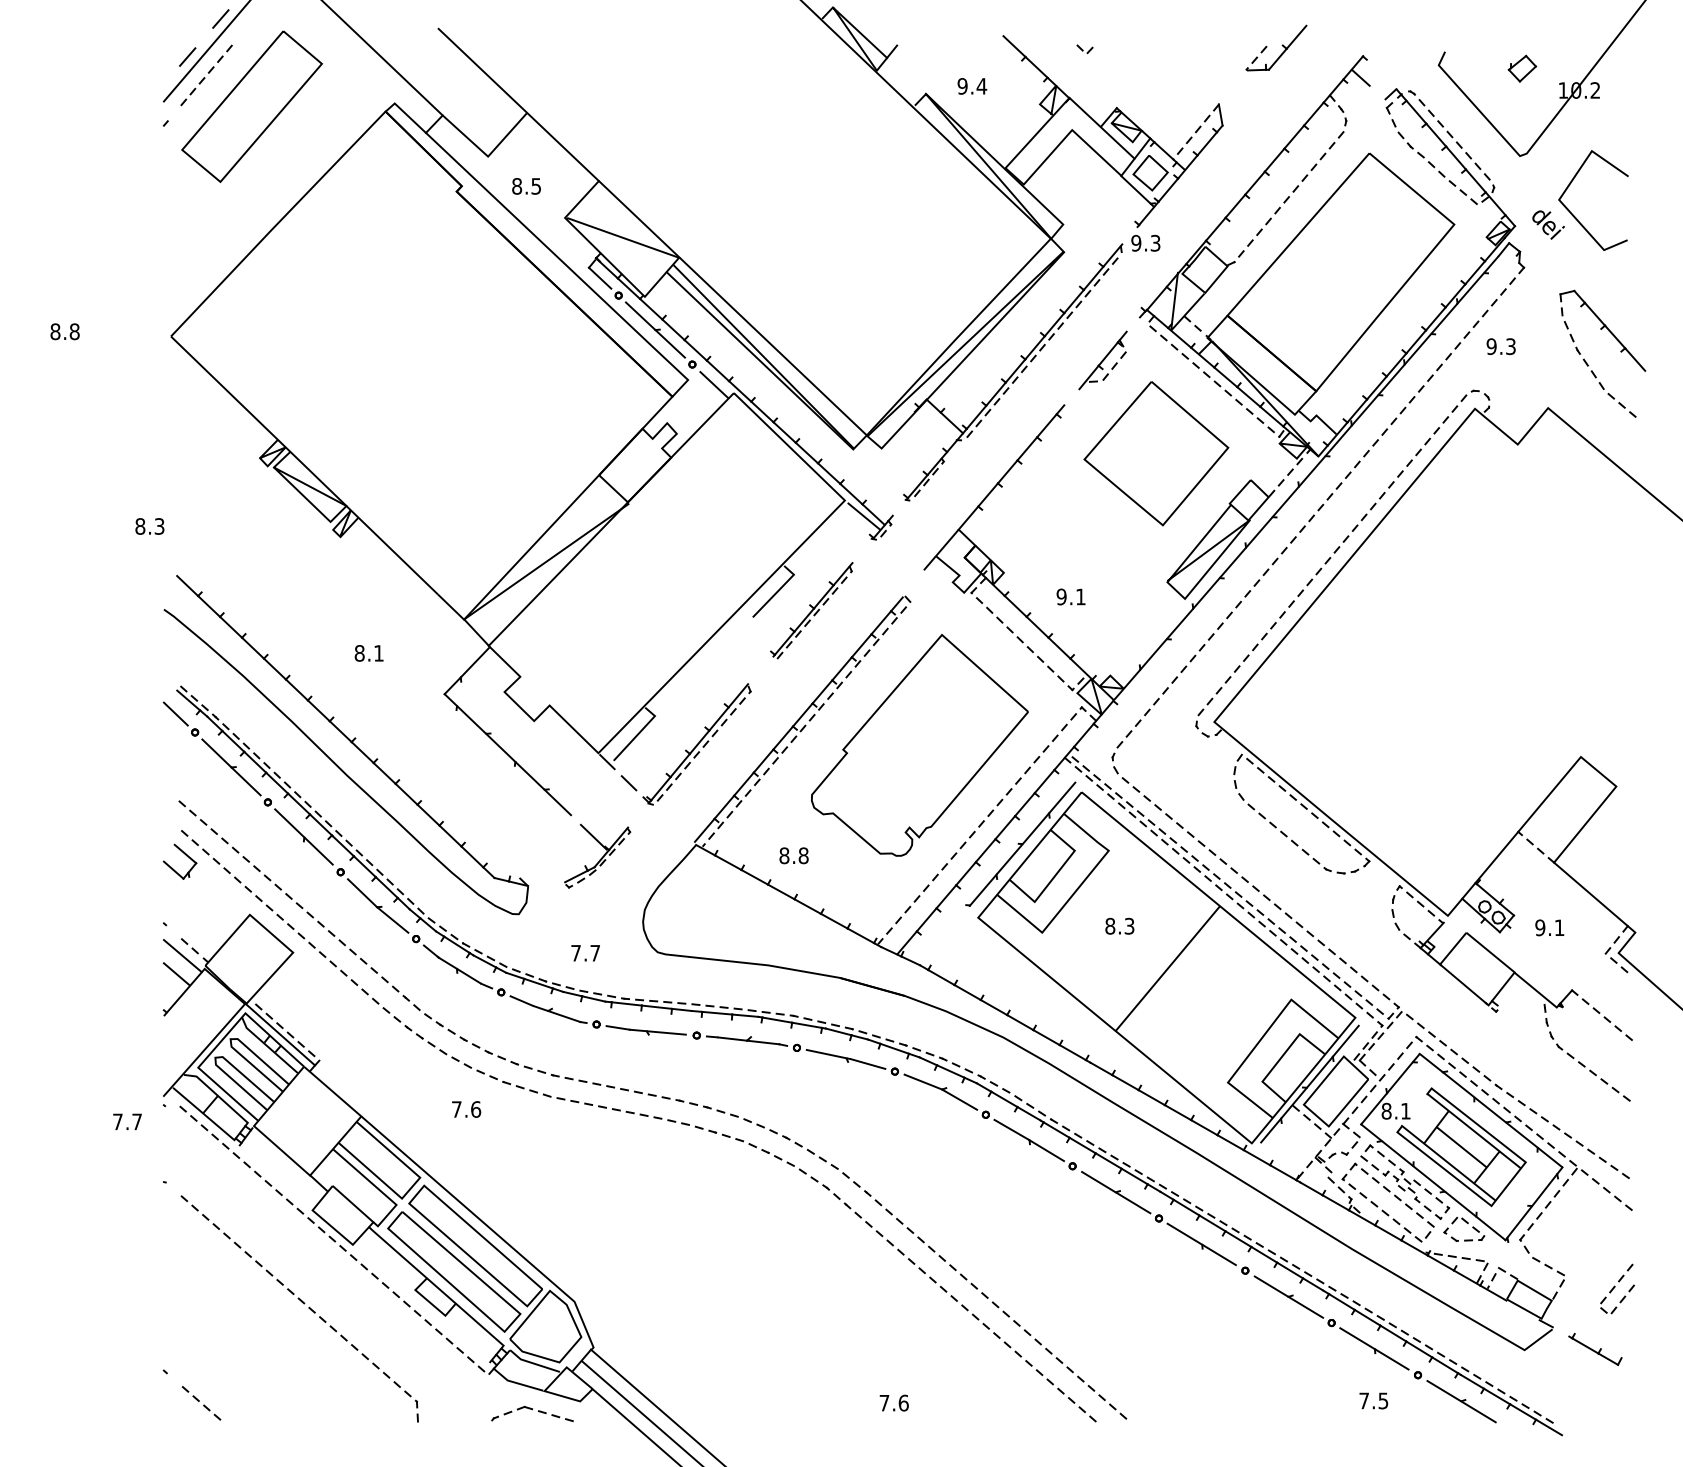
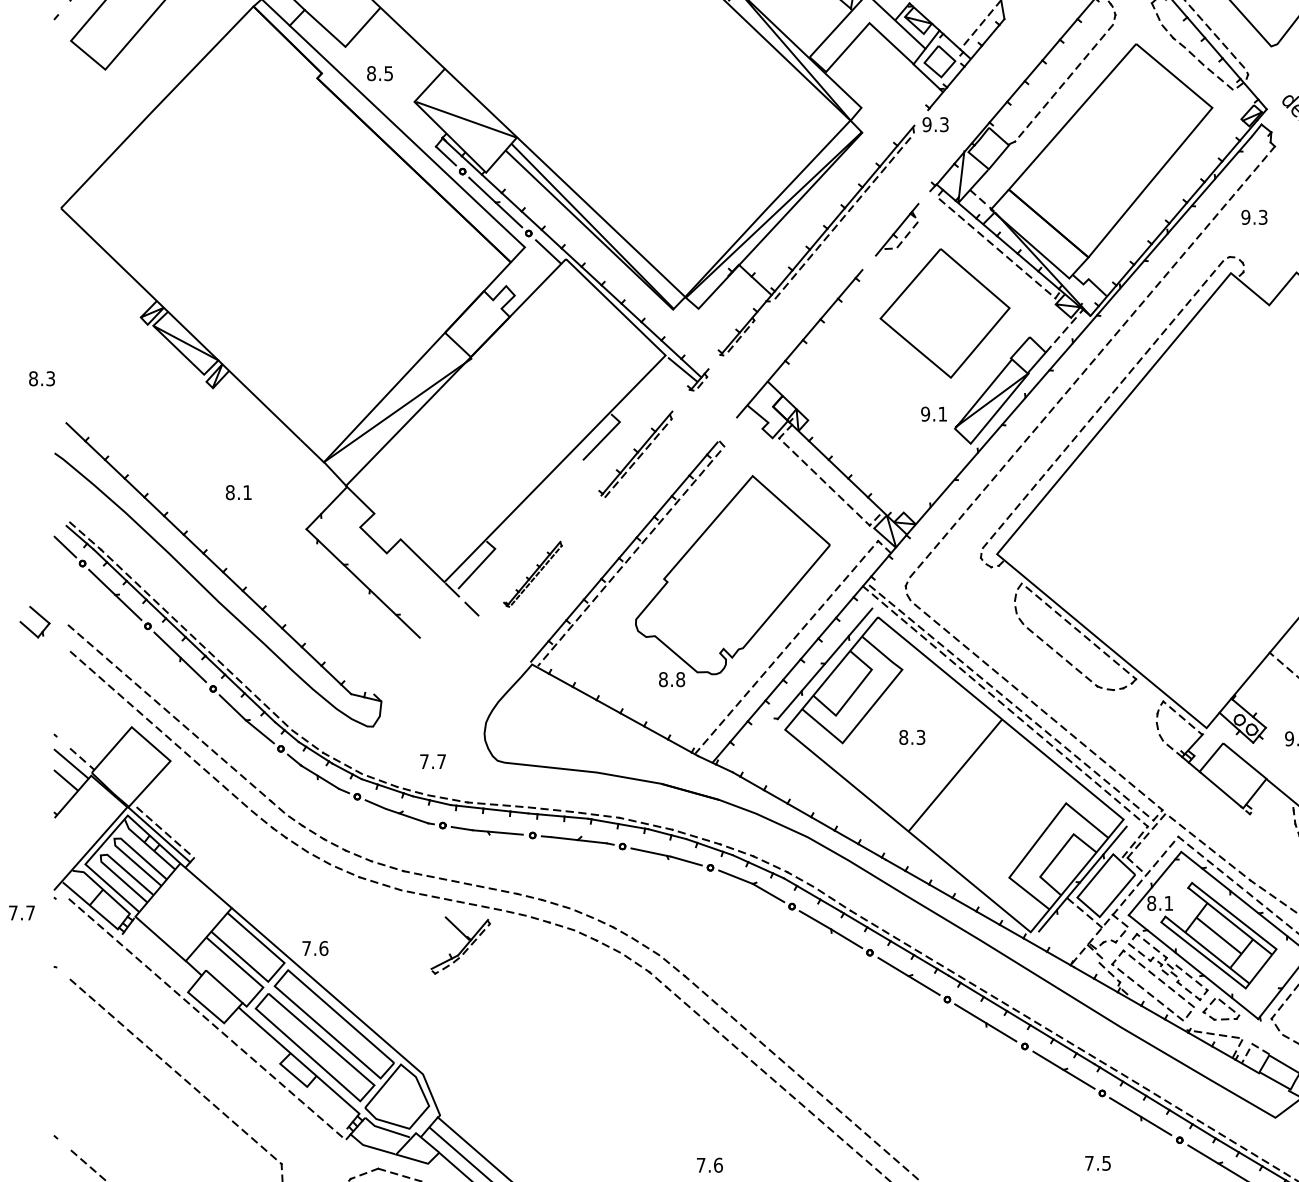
text: (1070, 596) -> (933, 413), moved
part: (696, 744) -> (532, 574), size x0.6
part: (185, 855) -> (39, 616), moved
part: (597, 855) -> (460, 944), moved
text: (793, 855) -> (671, 679), moved
text: (466, 1109) -> (315, 948), moved
text: (1373, 1400) -> (1097, 1162), moved

